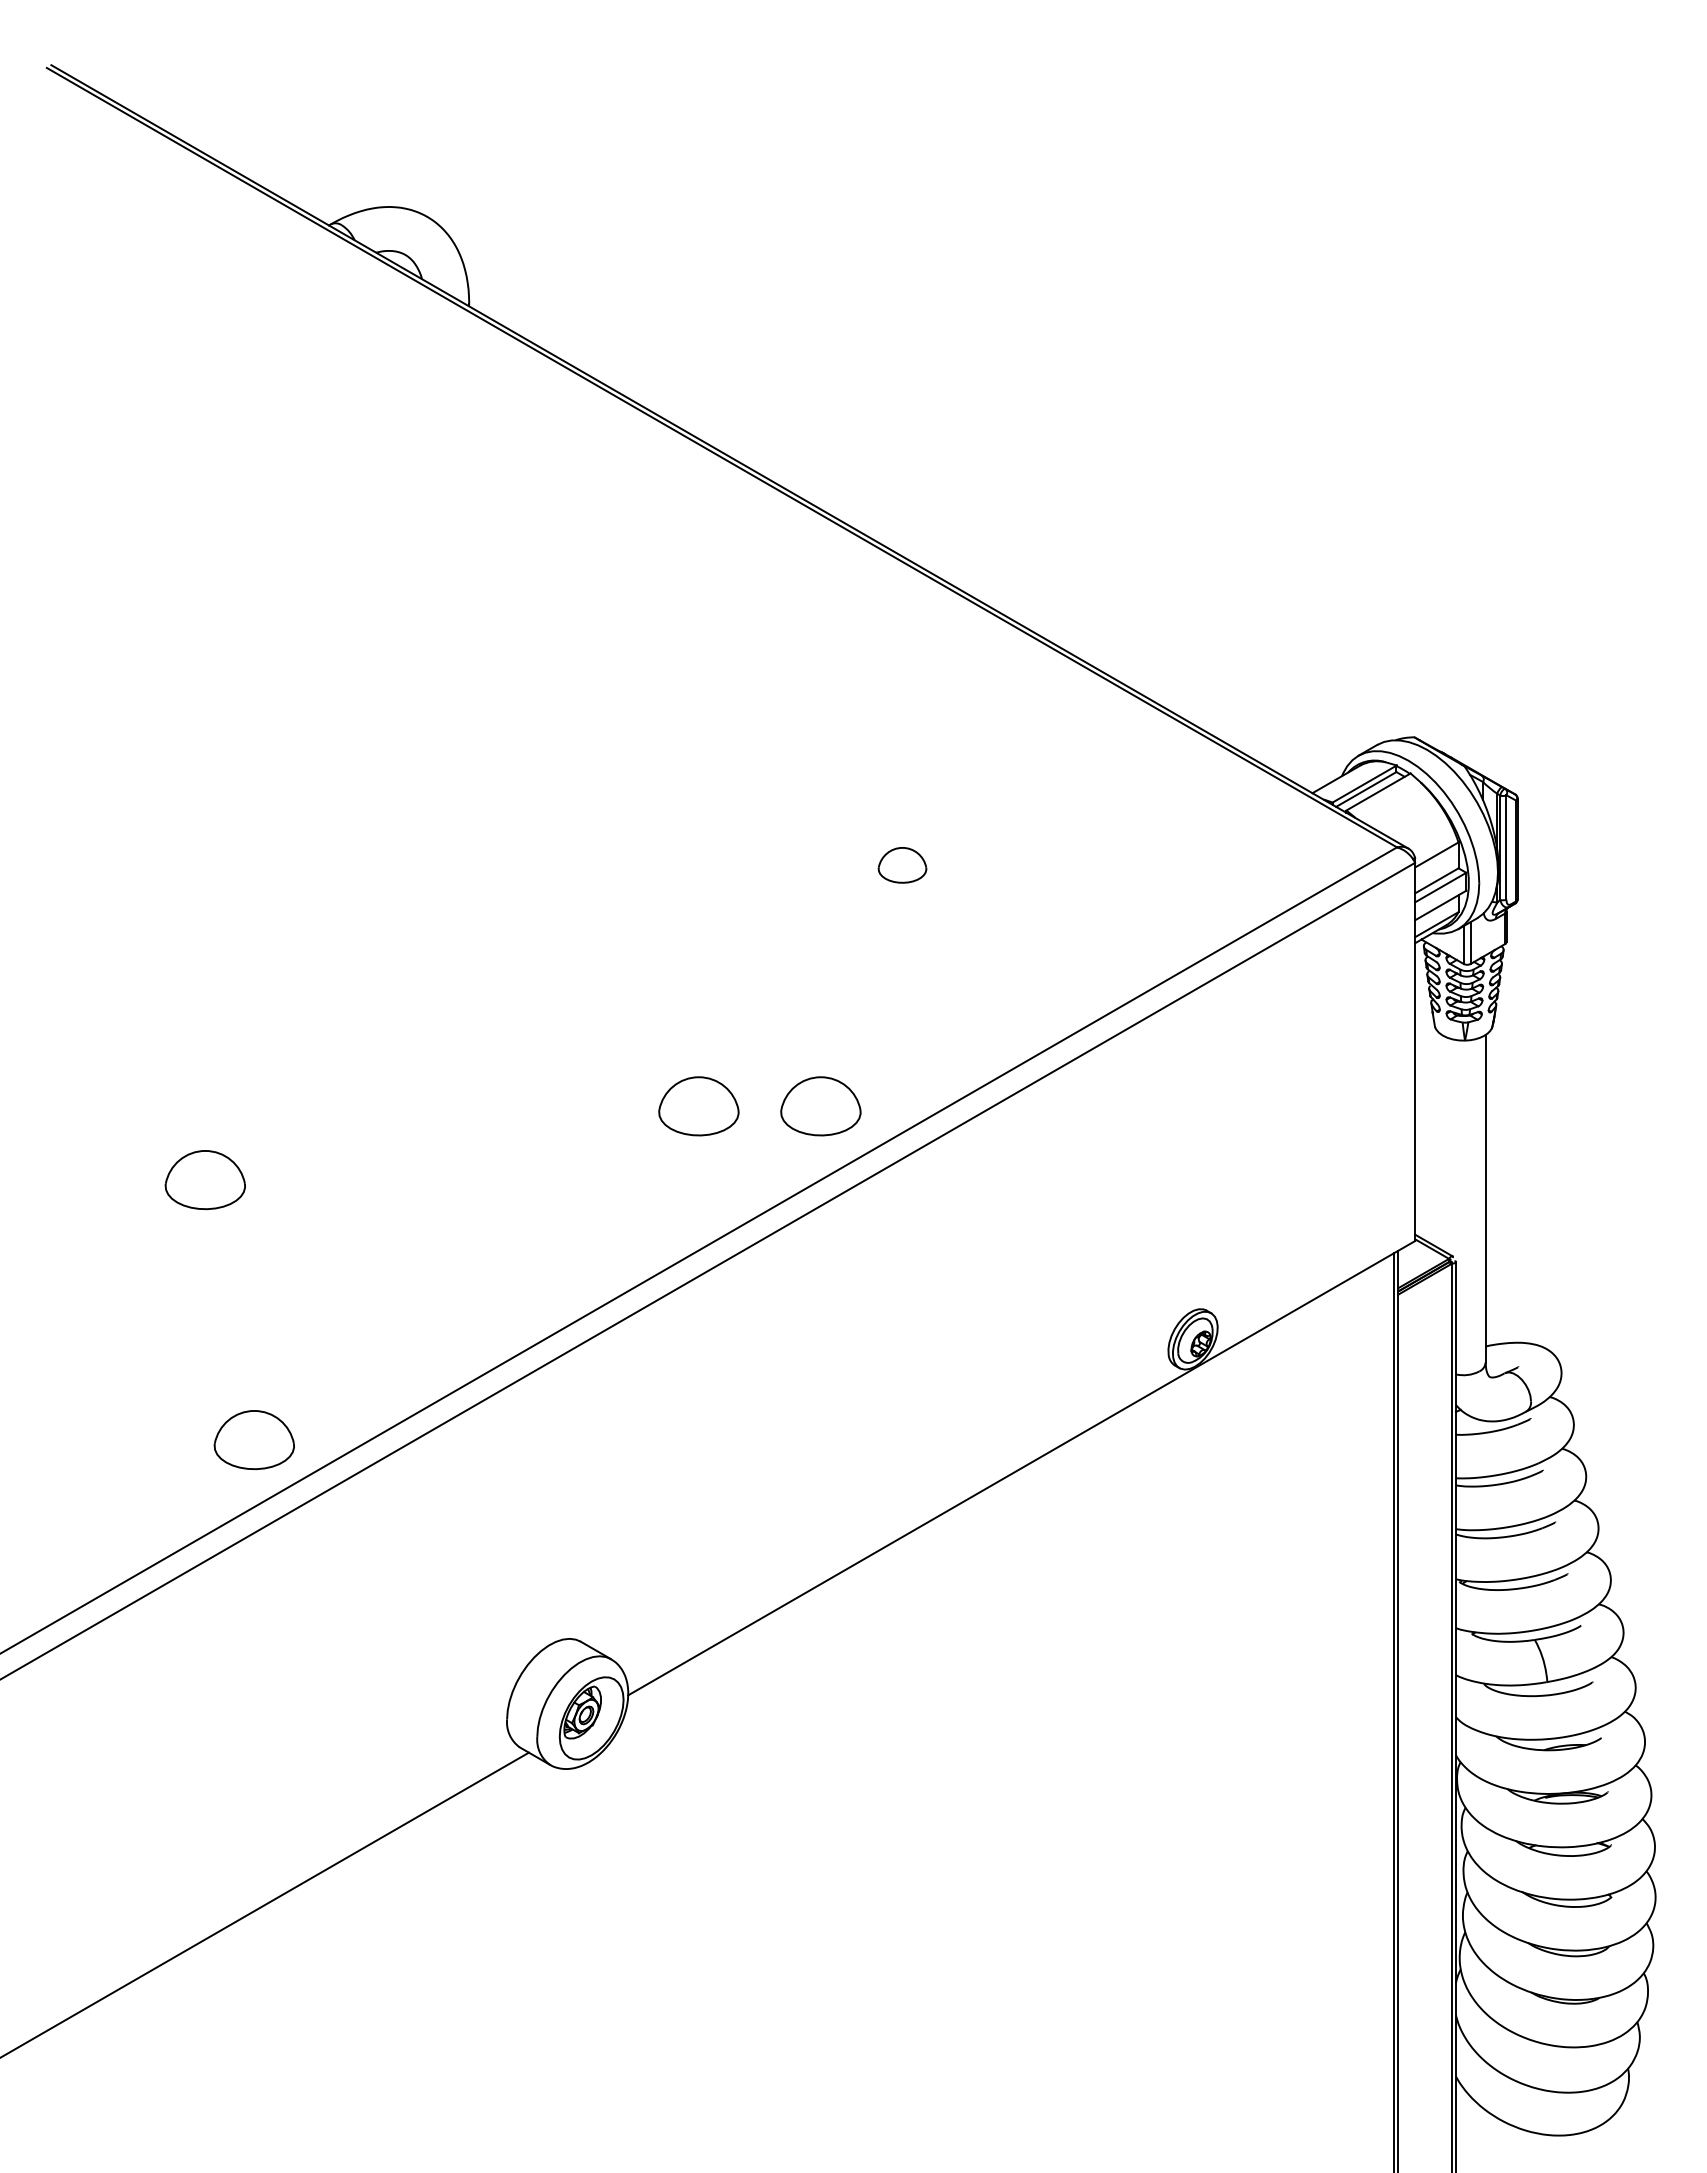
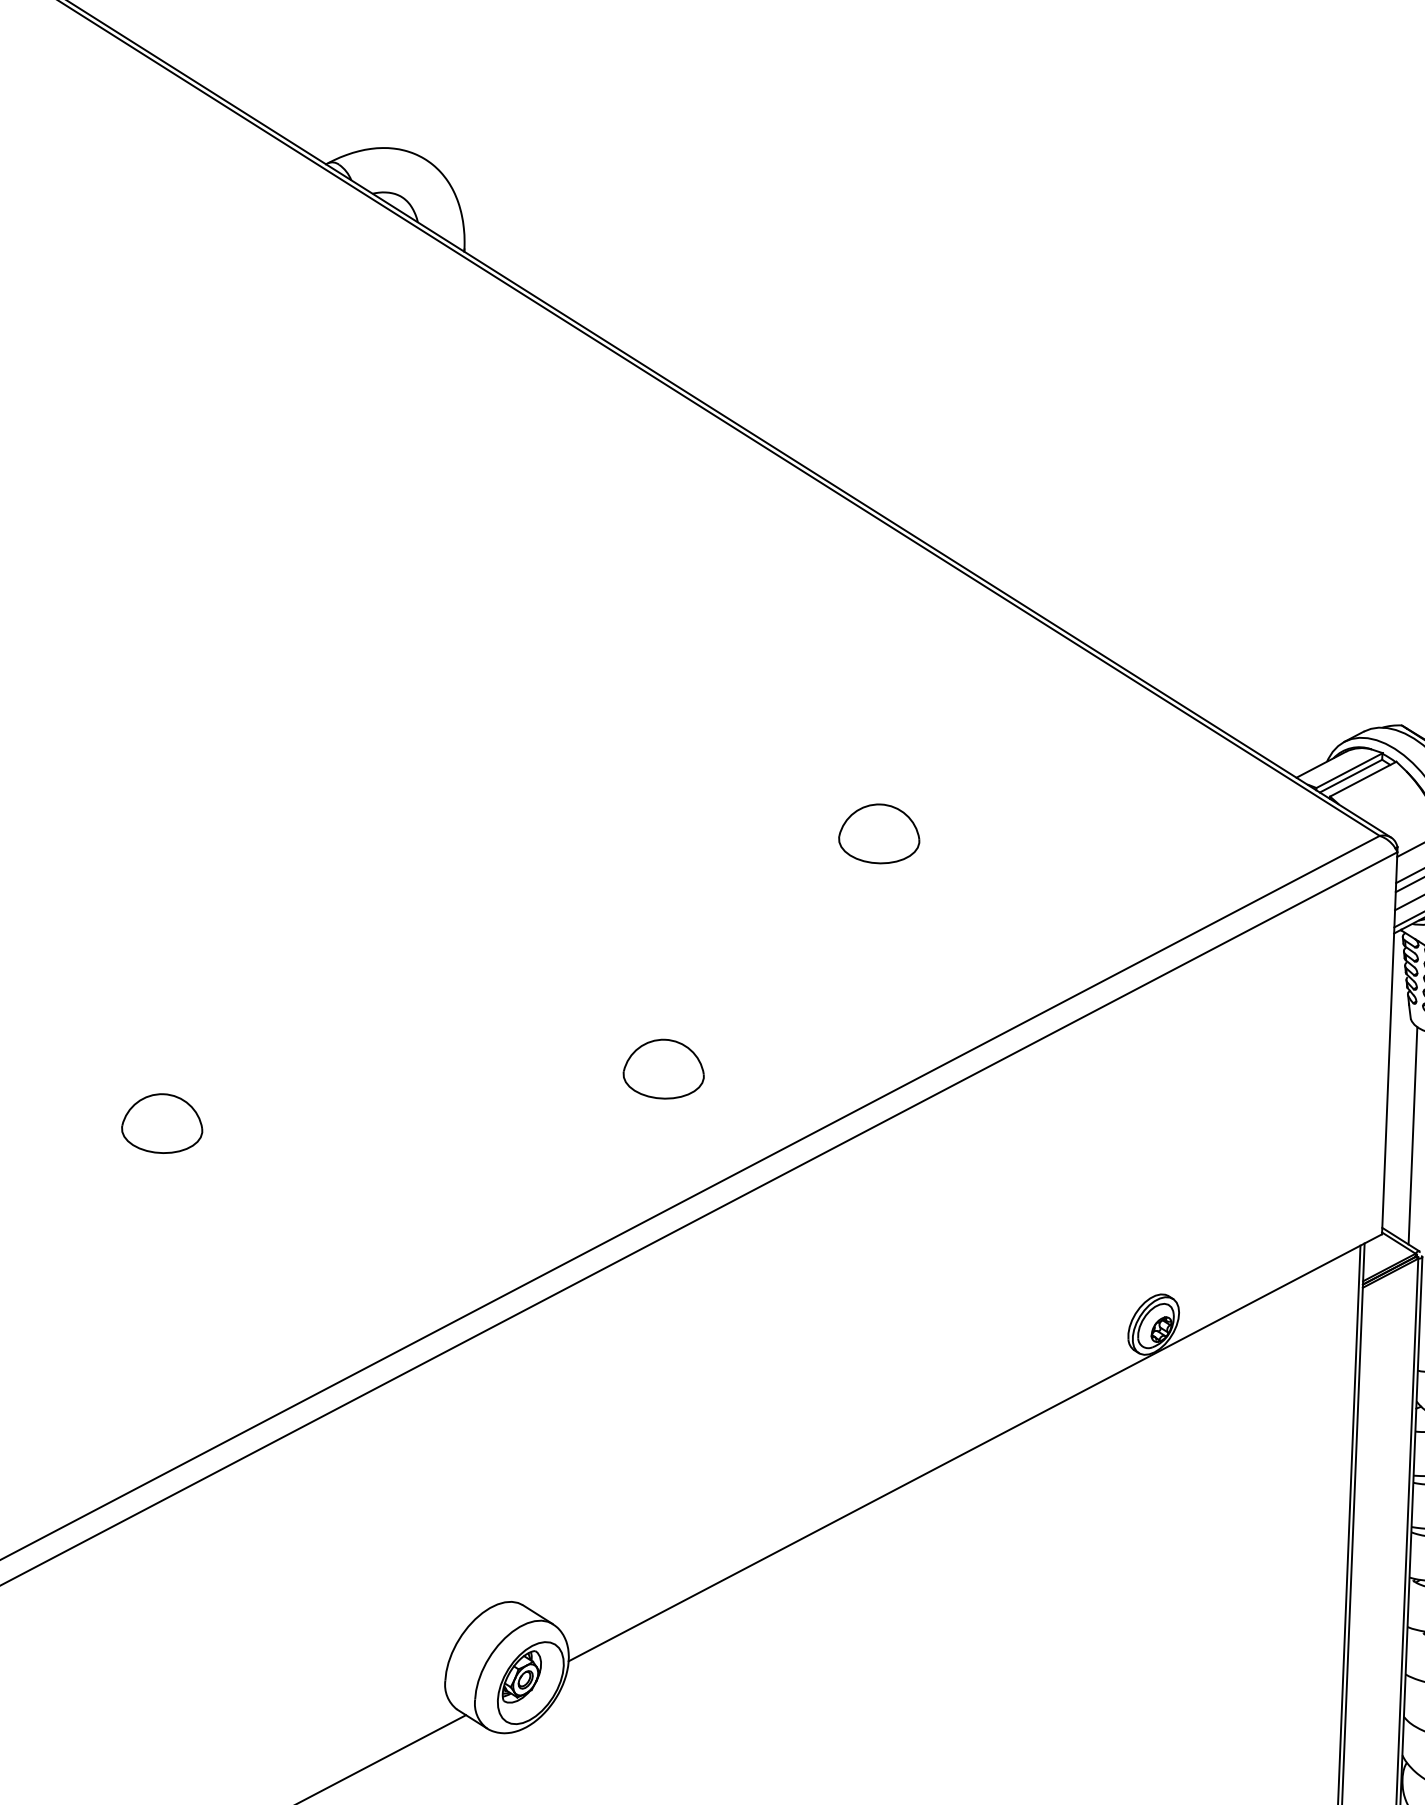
part: (902, 865) -> (879, 834), size x1.67
part: (820, 1106) -> (786, 1074), removed
line: (1441, 1142) -> (1412, 1135), added
part: (253, 1440) -> (200, 1388), removed

